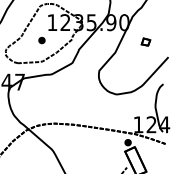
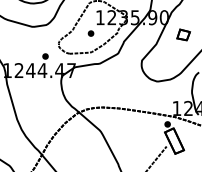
part: (145, 41) -> (183, 34), size x1.67

